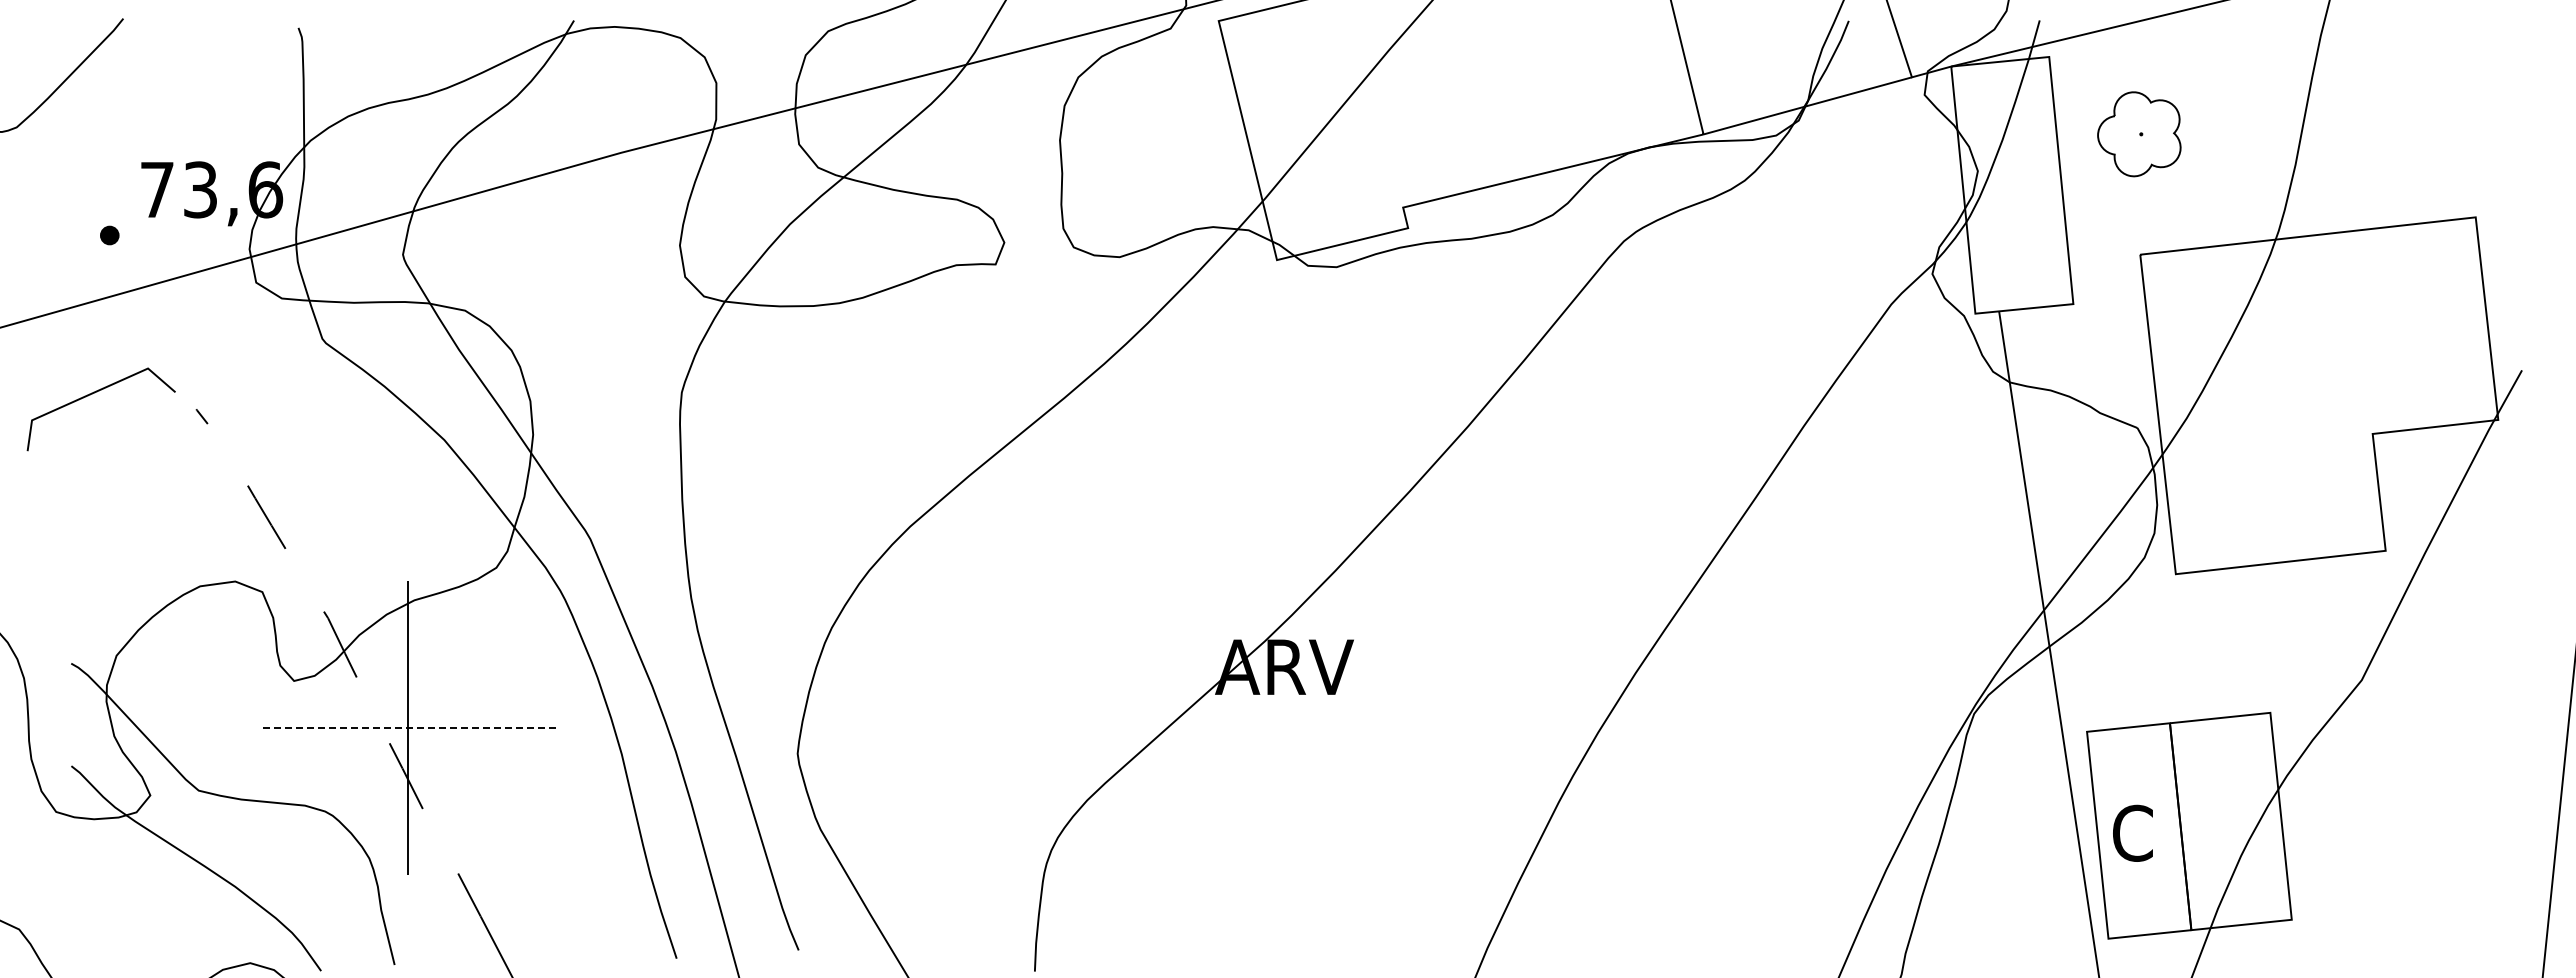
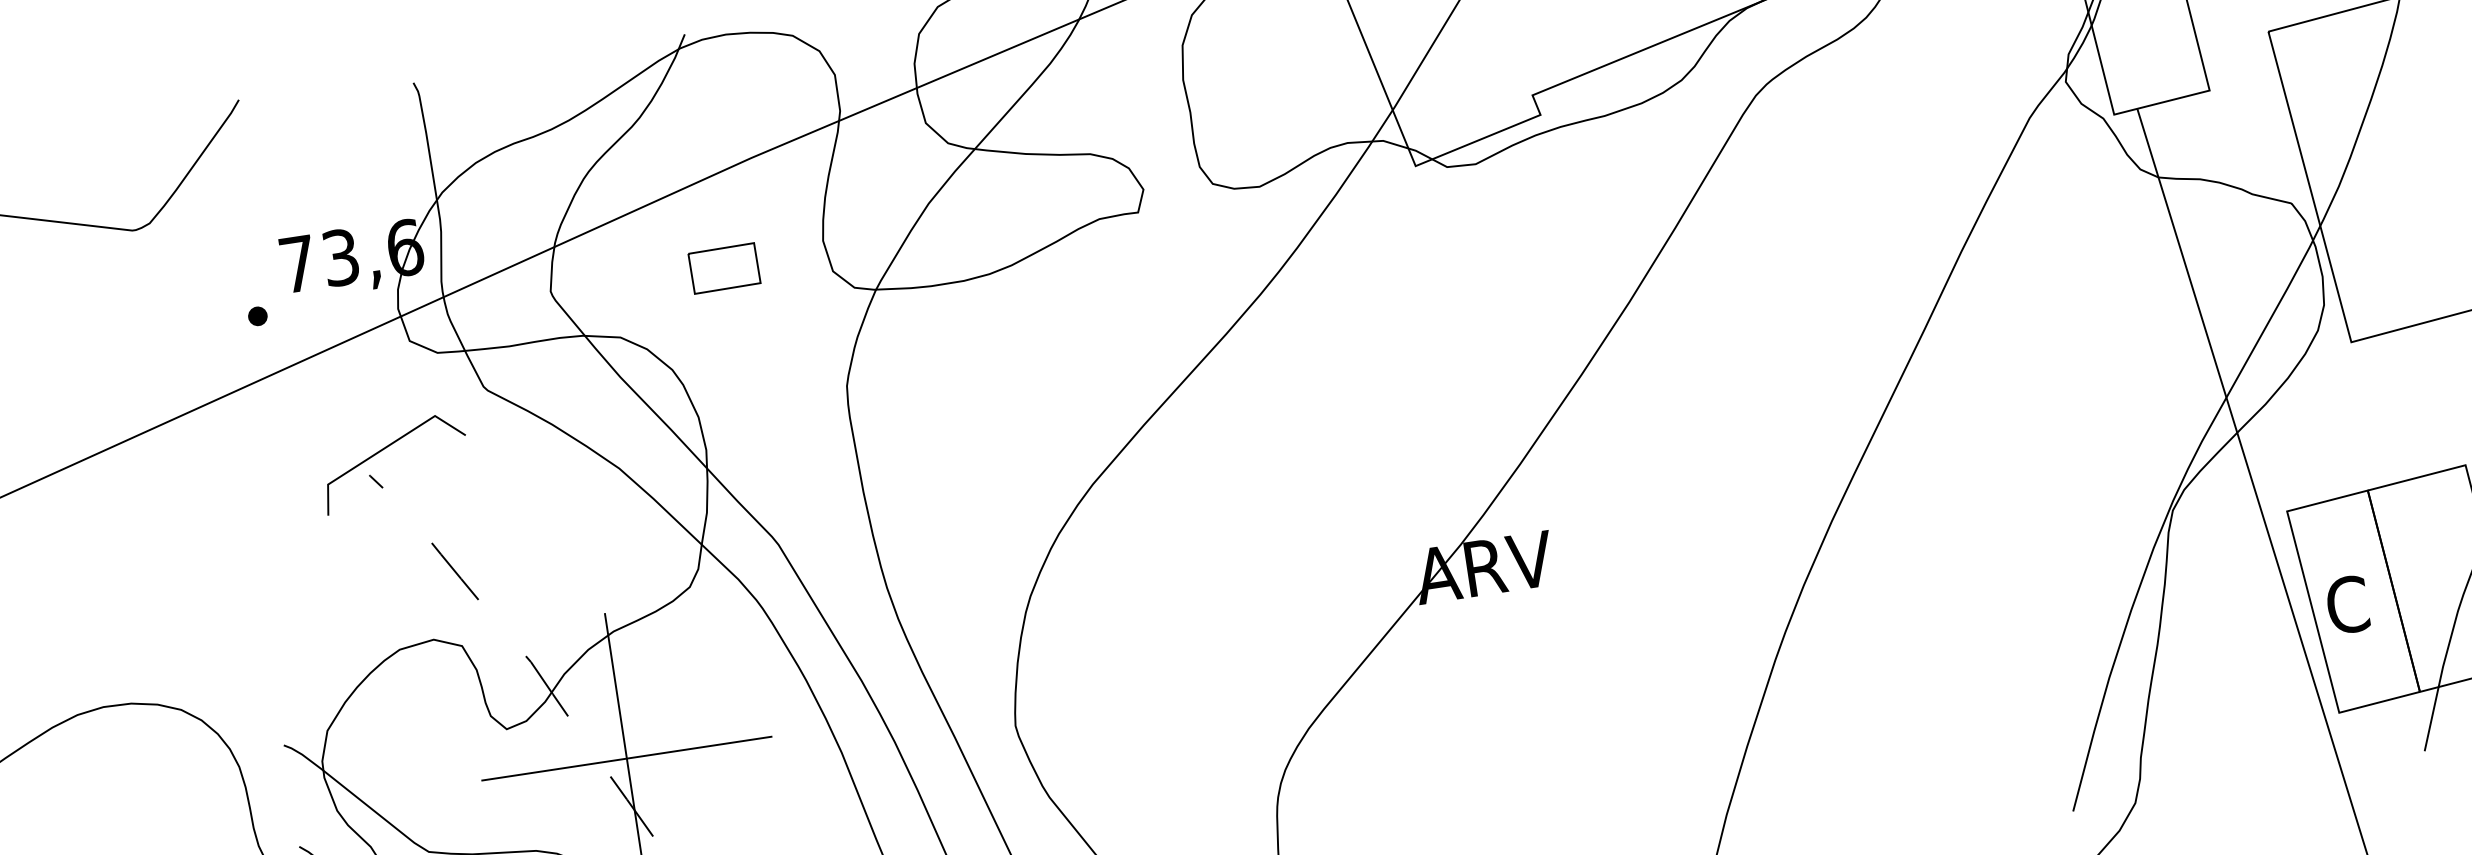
part: (577, 257) -> (723, 268), added
line: (92, 394) -> (384, 449), moved
line: (407, 728) -> (625, 759), dashed -> solid

